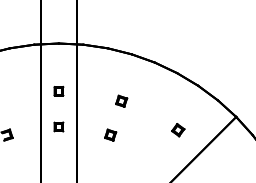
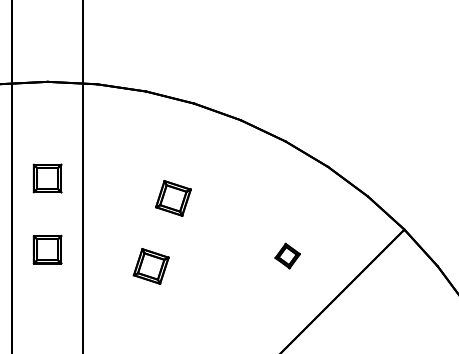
part: (58, 90) -> (47, 176), size x1.6
part: (121, 100) -> (173, 196), size x1.6
part: (58, 126) -> (47, 248), size x1.6
part: (110, 134) -> (151, 264), size x1.6

